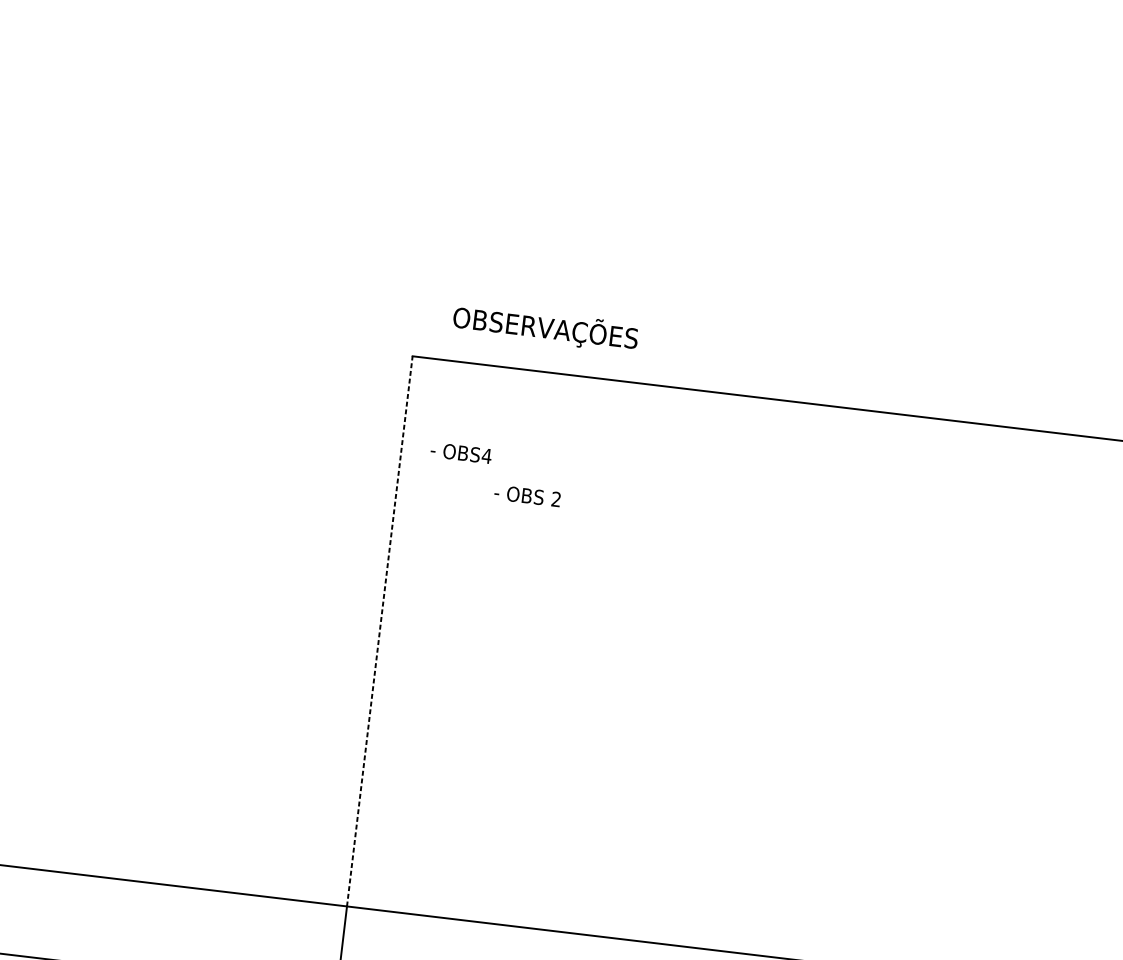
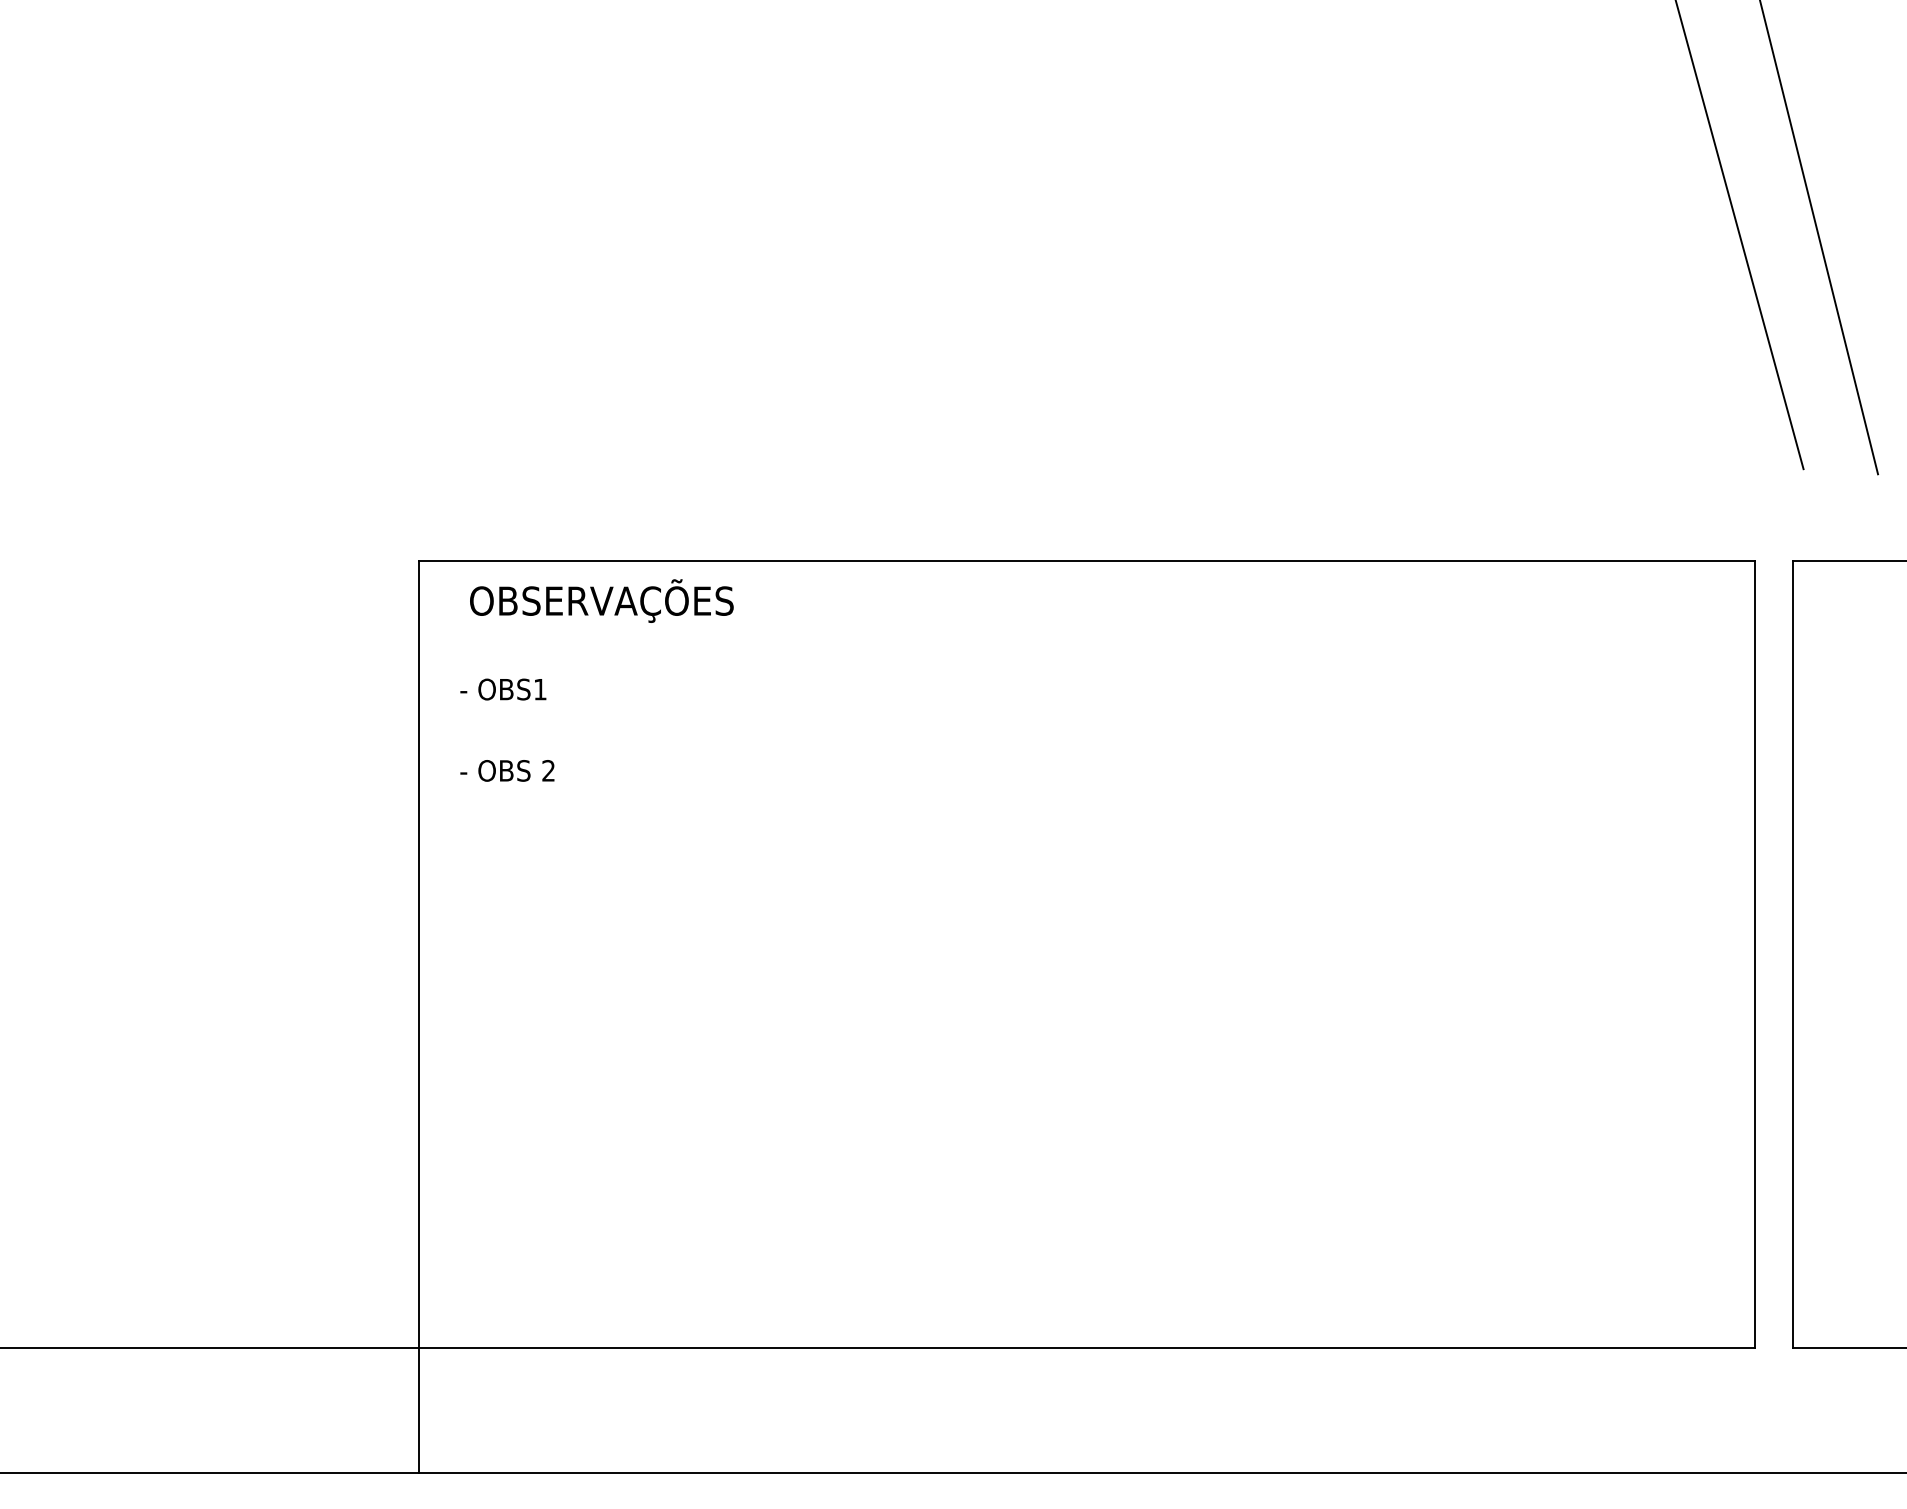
text: (545, 327) -> (601, 600), moved
text: (486, 456) -> (540, 689), OBS4 -> OBS1
text: (527, 495) -> (507, 770), moved
line: (379, 631) -> (418, 954), dashed -> solid

